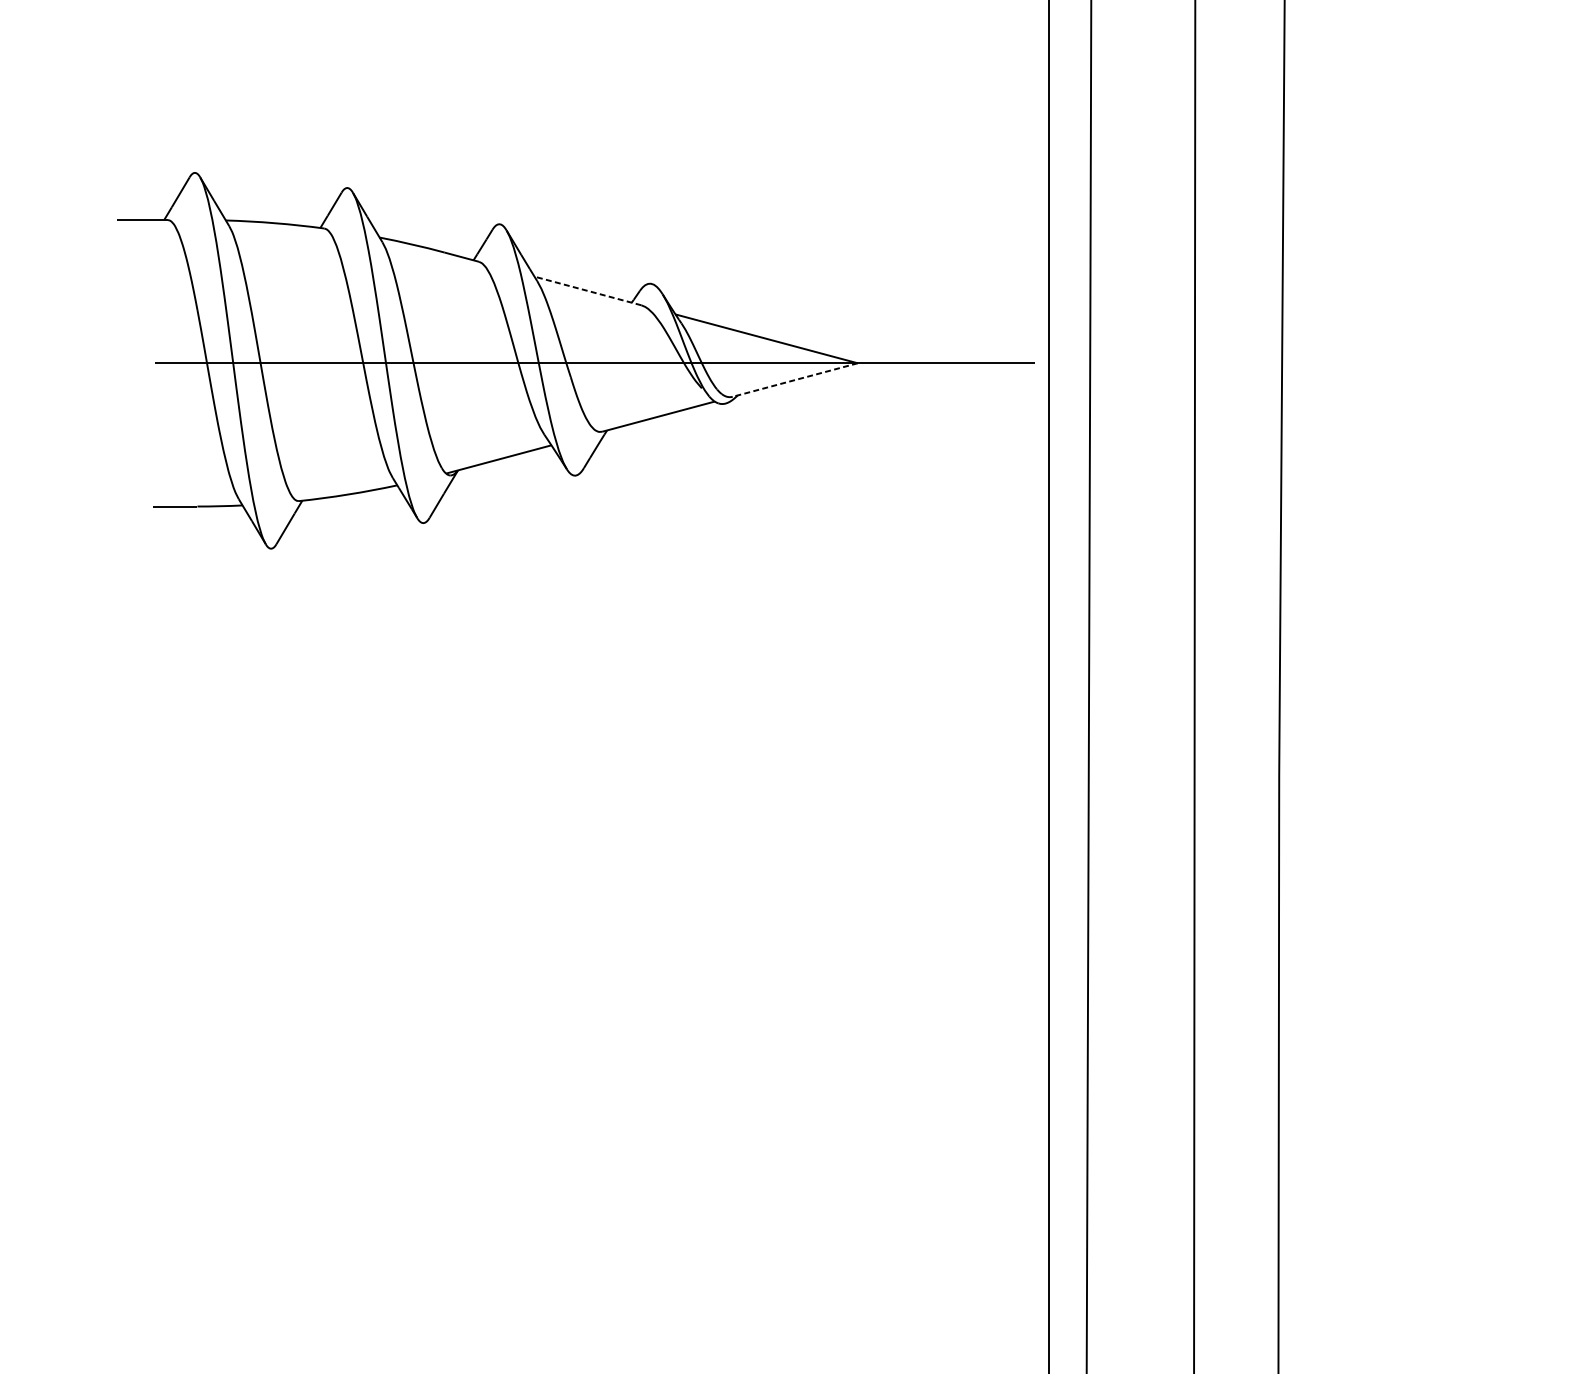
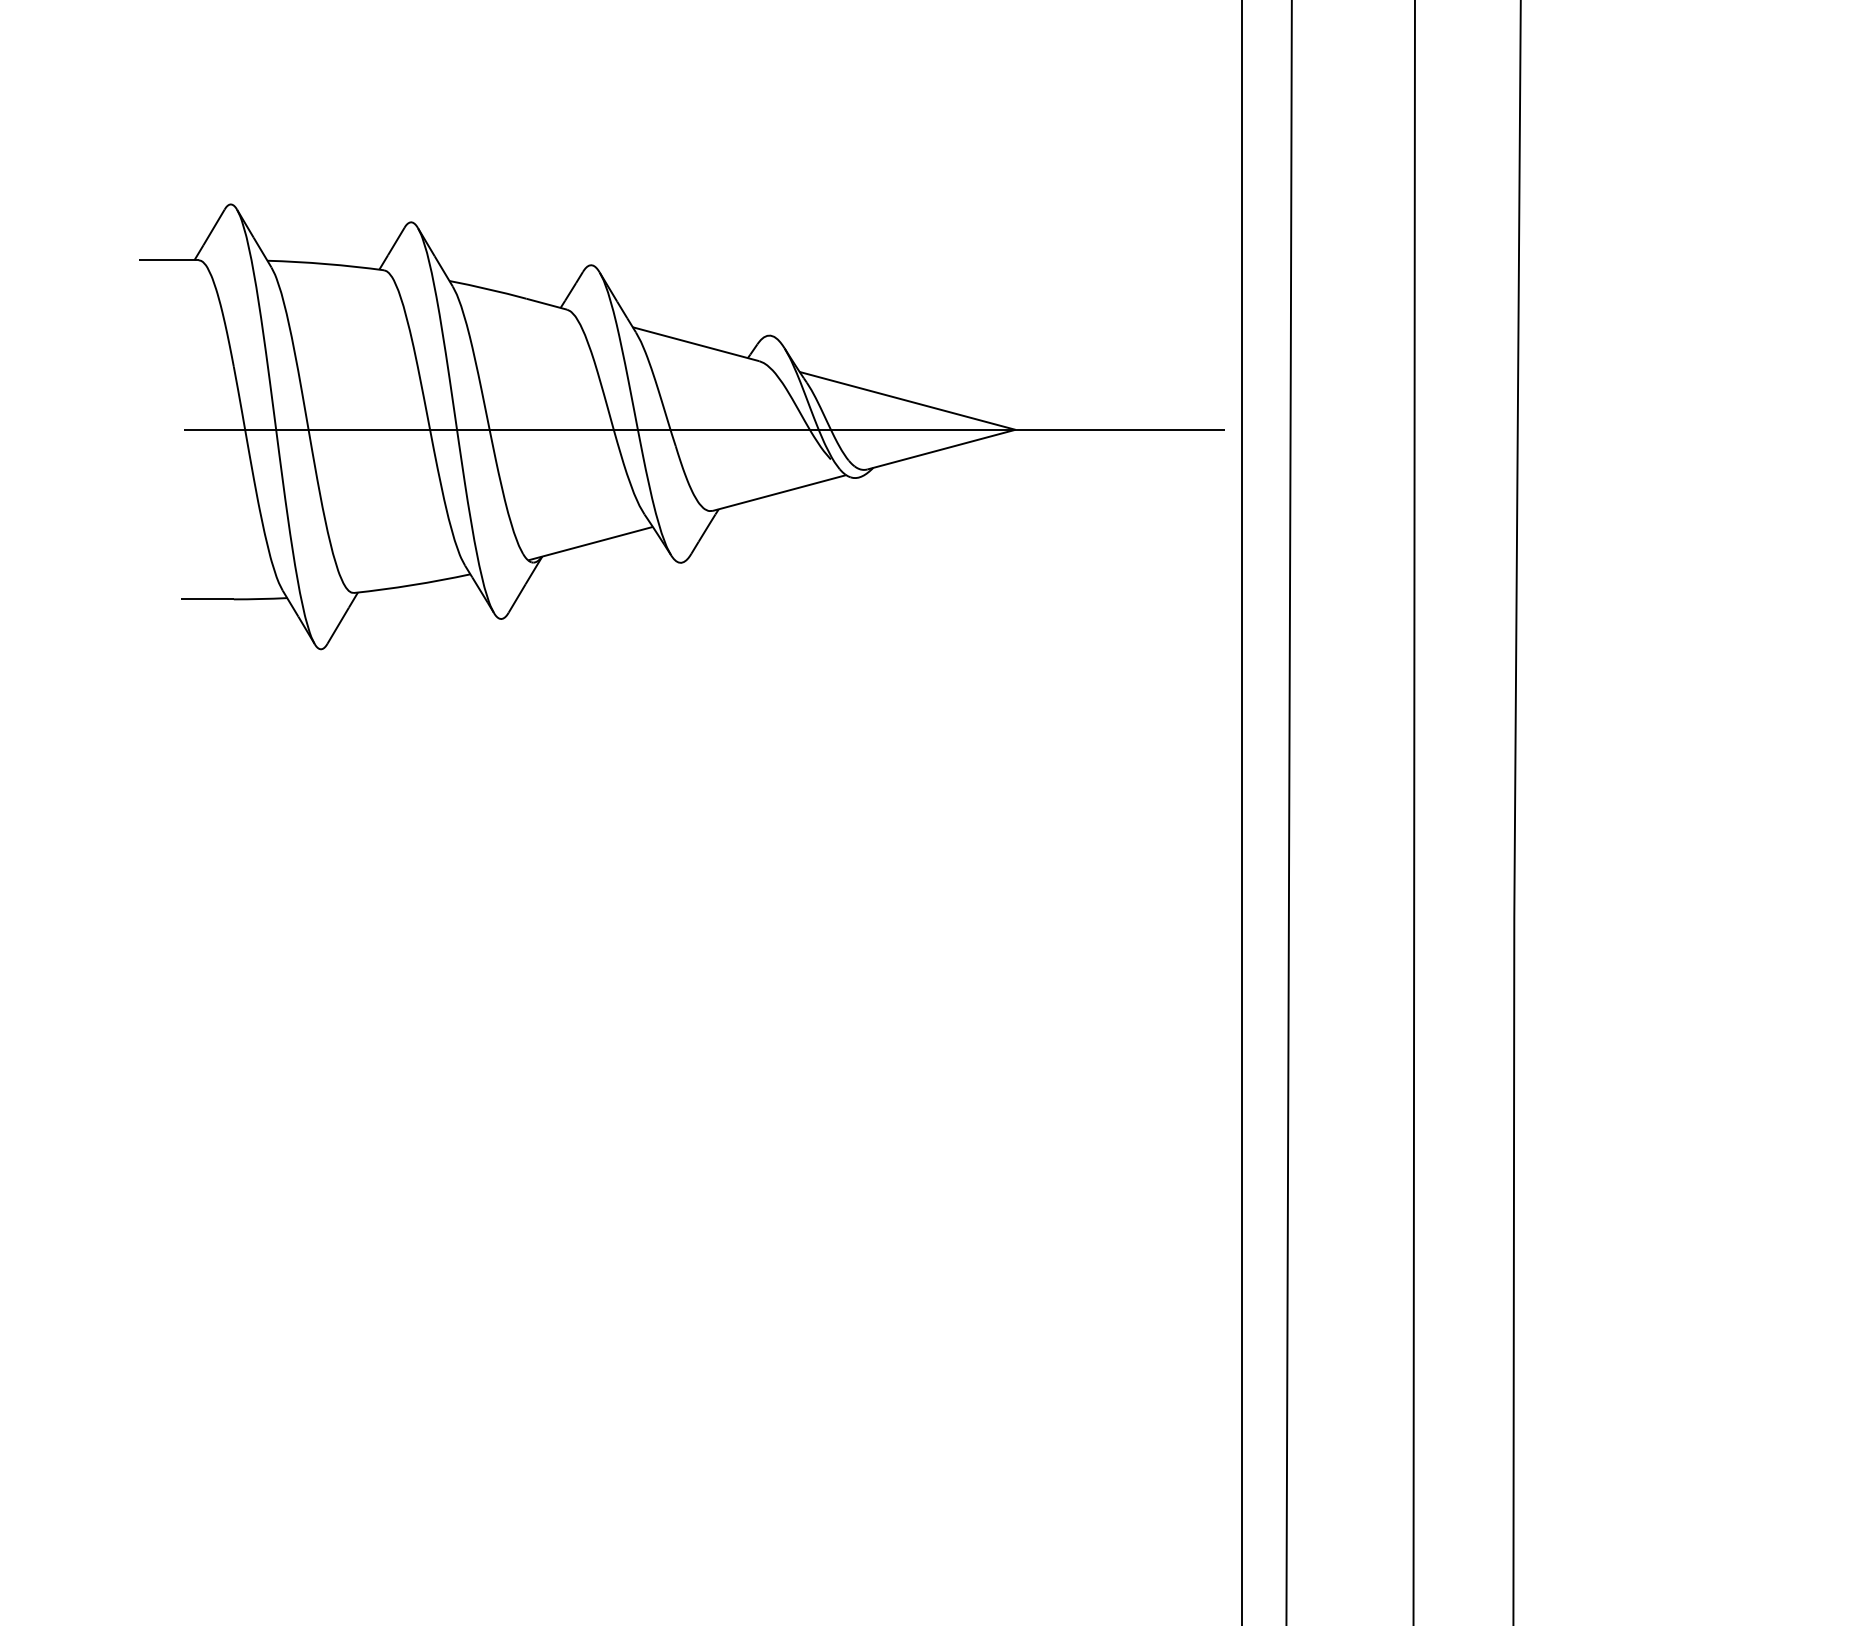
line: (587, 291) -> (695, 344), dashed -> solid
line: (795, 379) -> (941, 449), dashed -> solid

